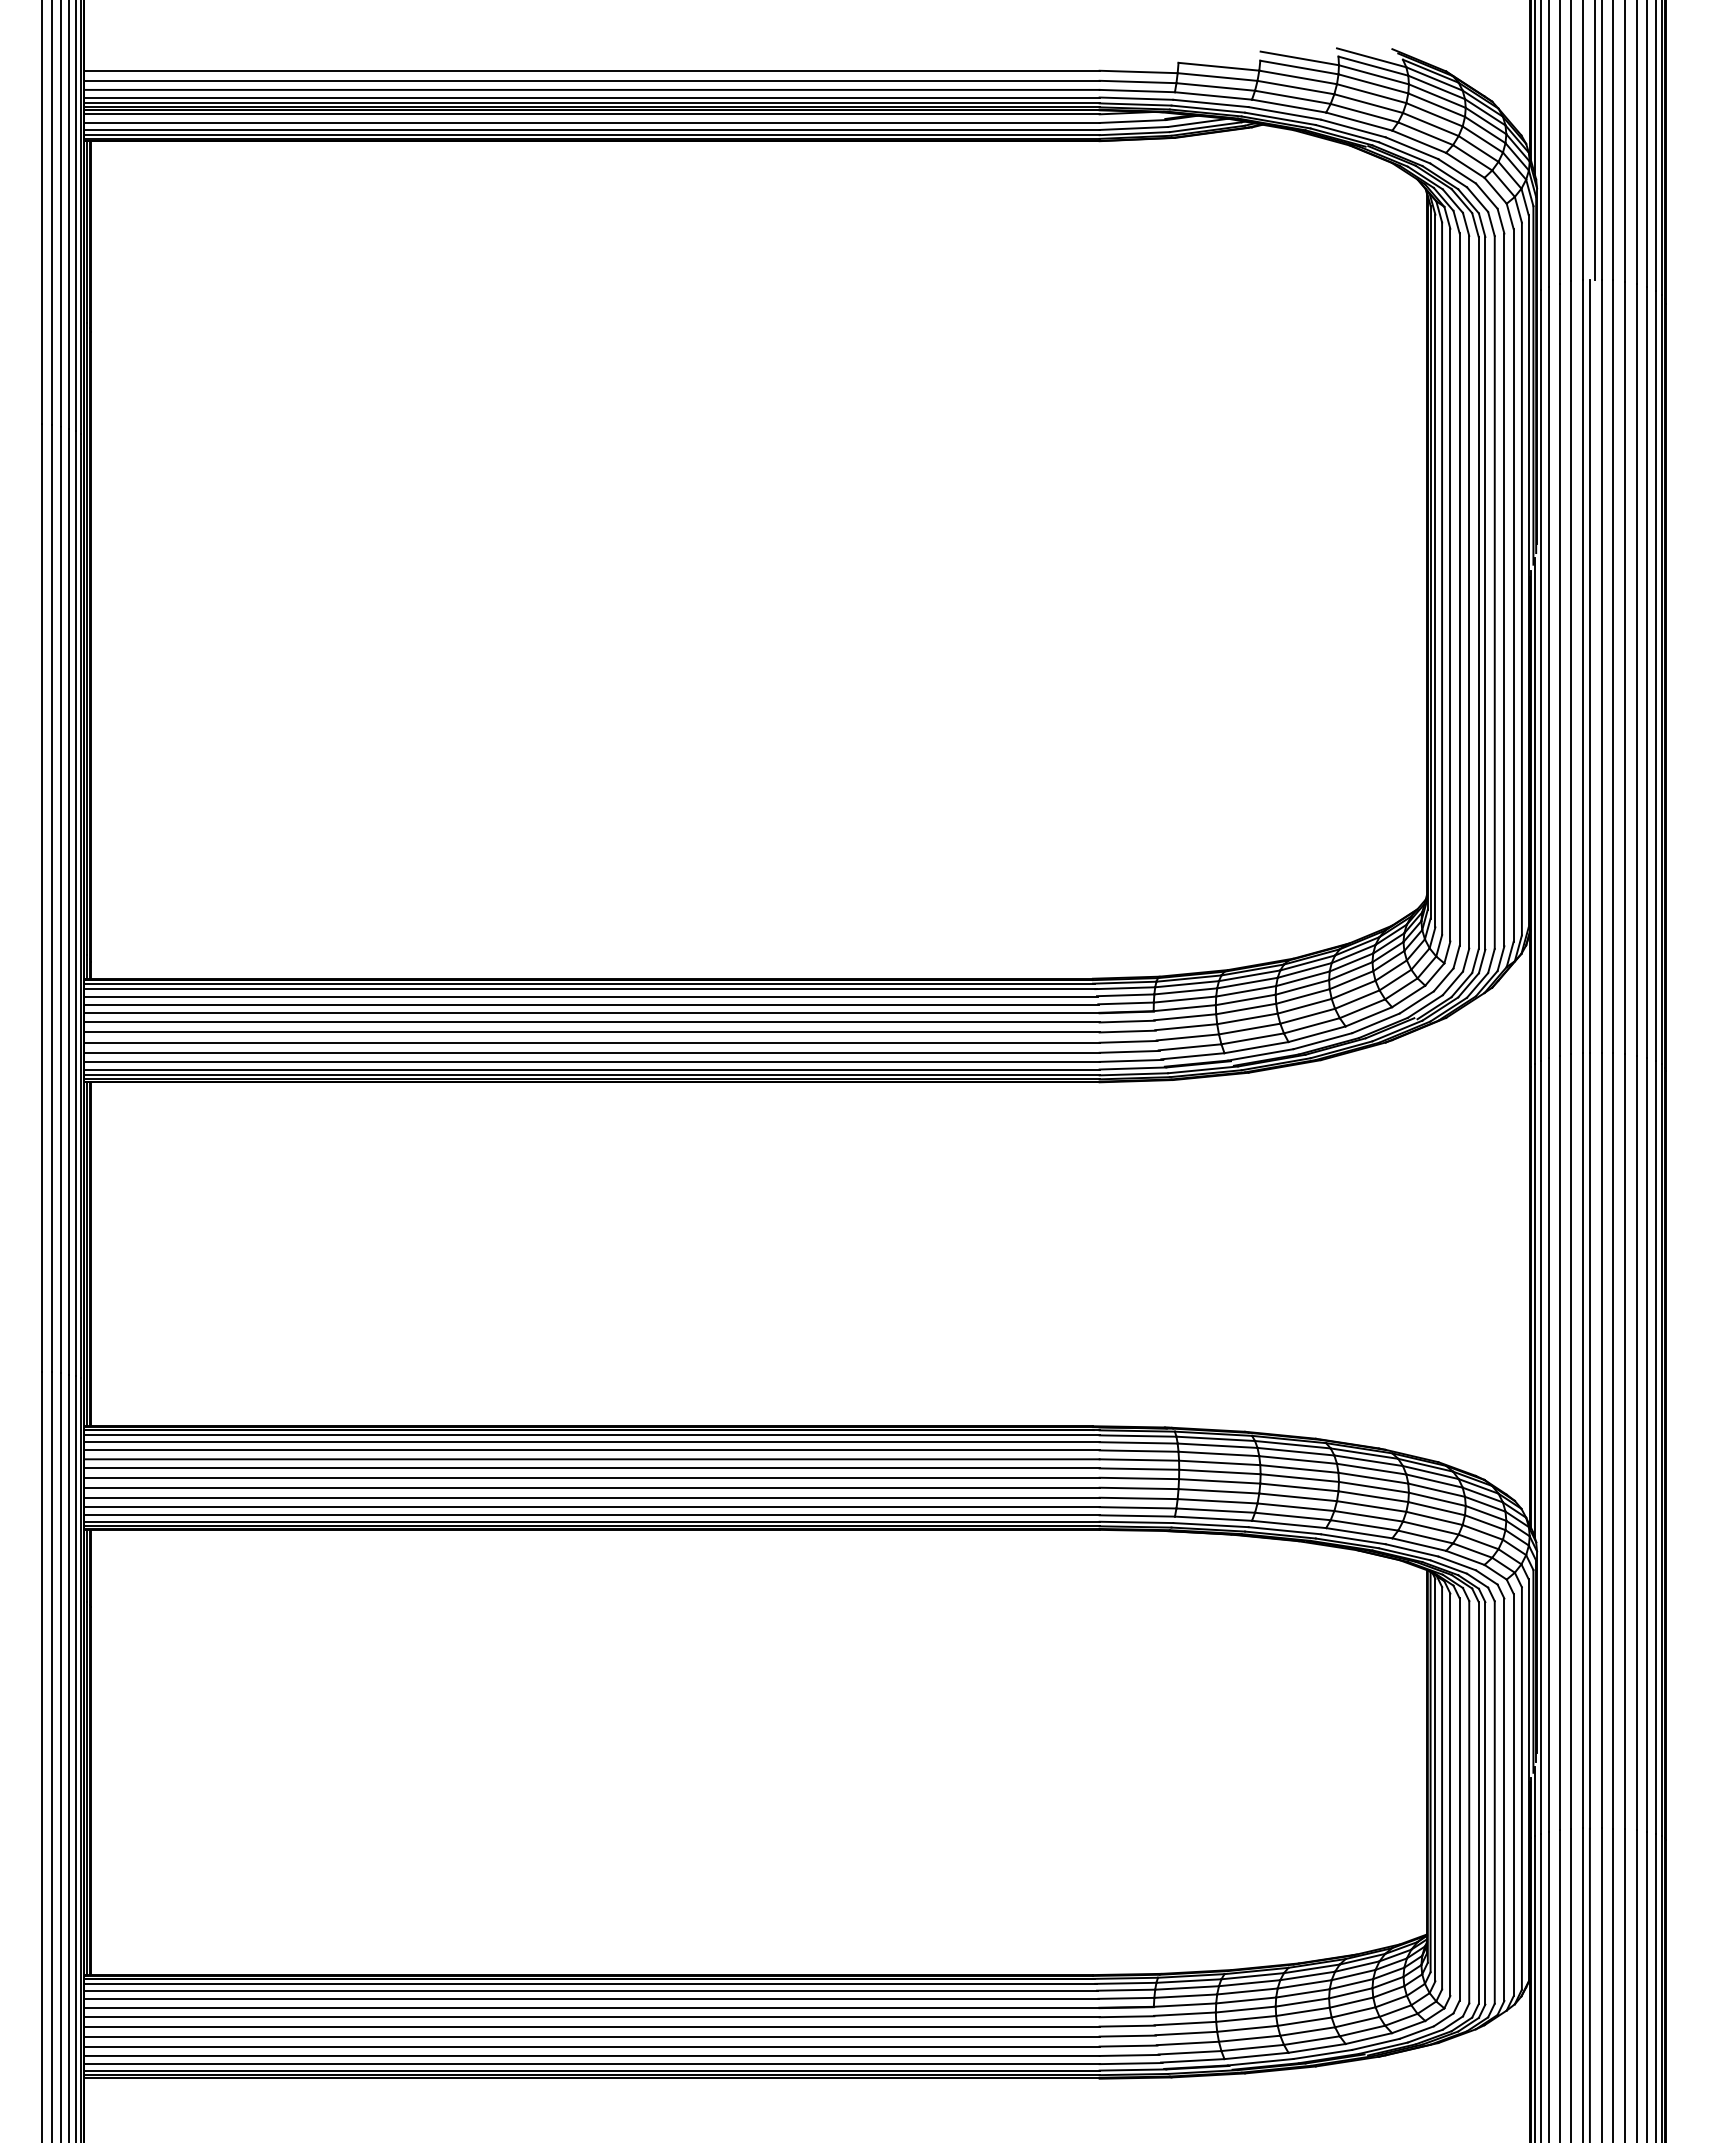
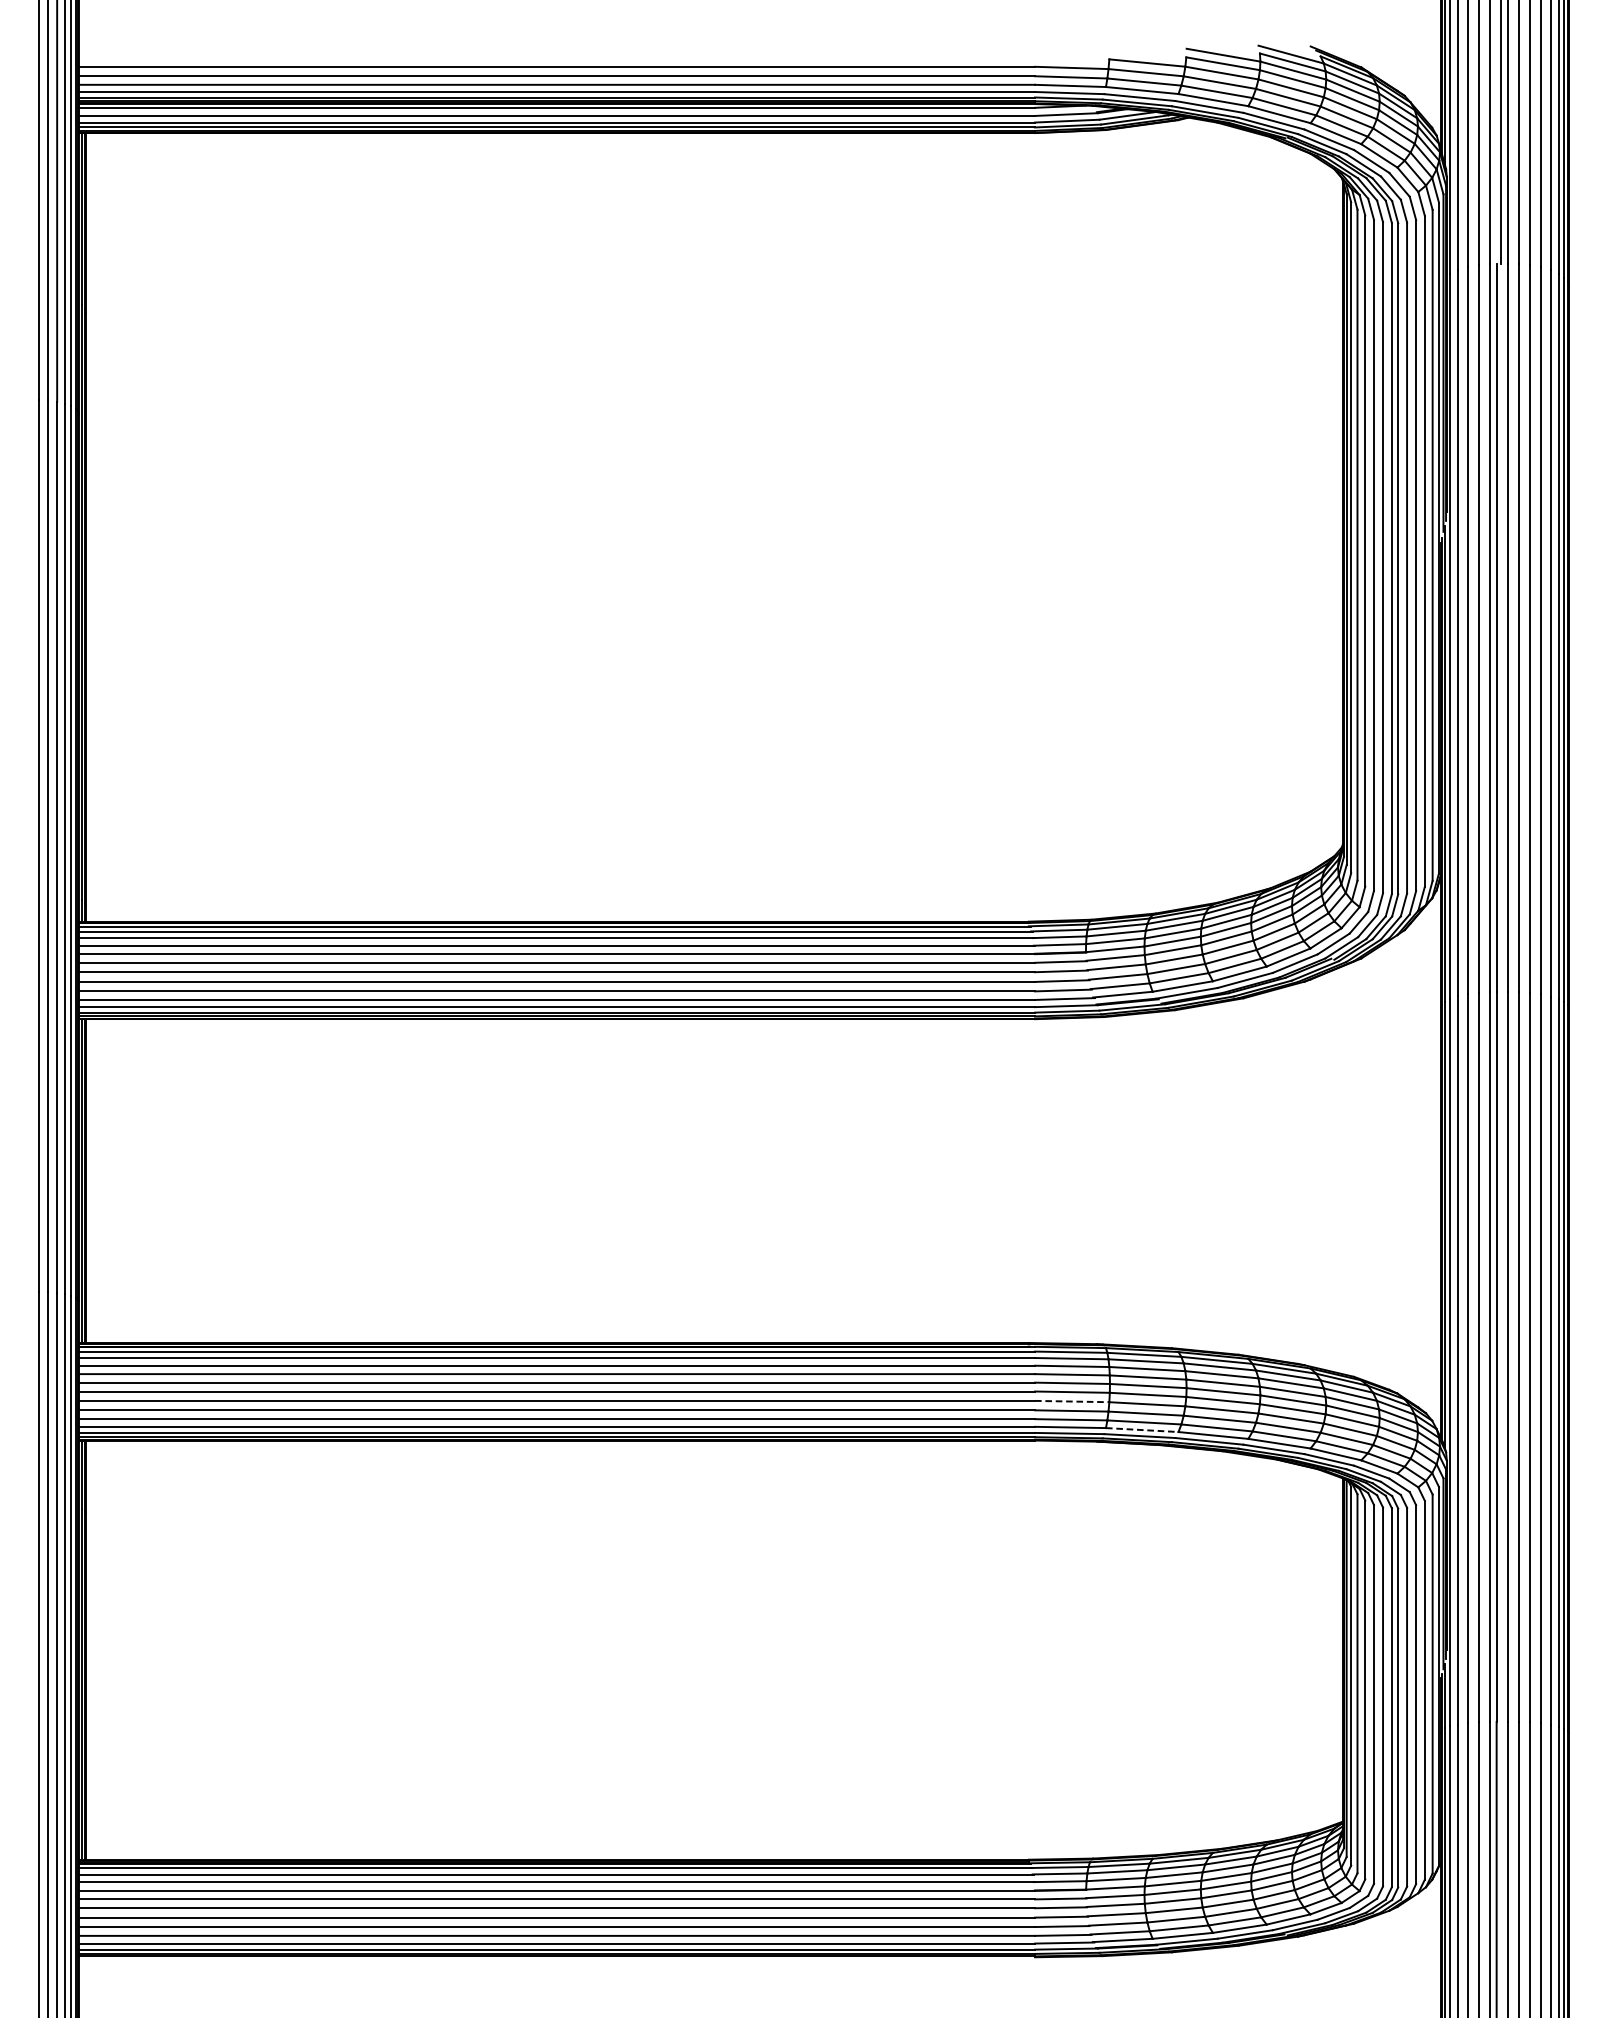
line: (1139, 1488) -> (1072, 1401), solid -> dashed
line: (1213, 1518) -> (1142, 1429), solid -> dashed

